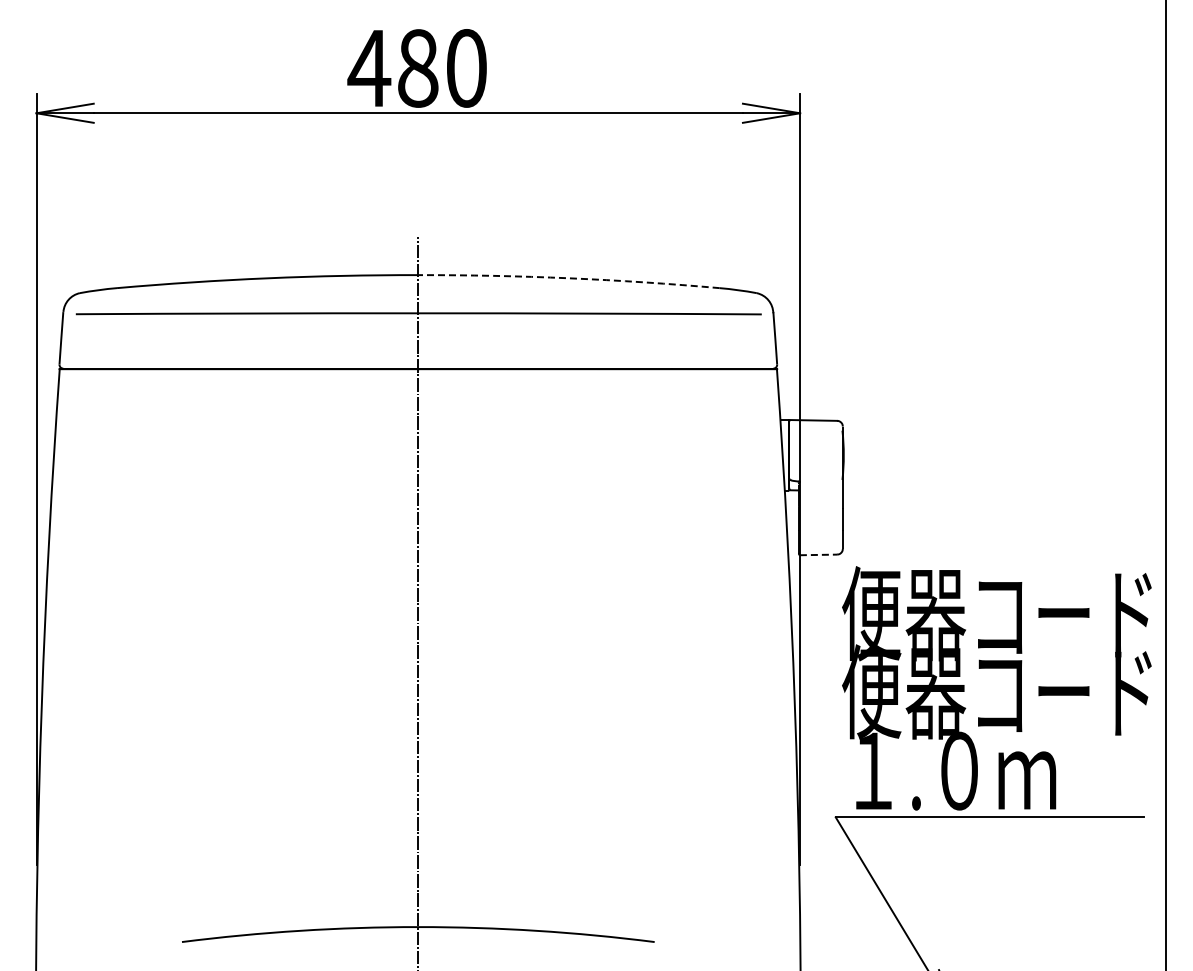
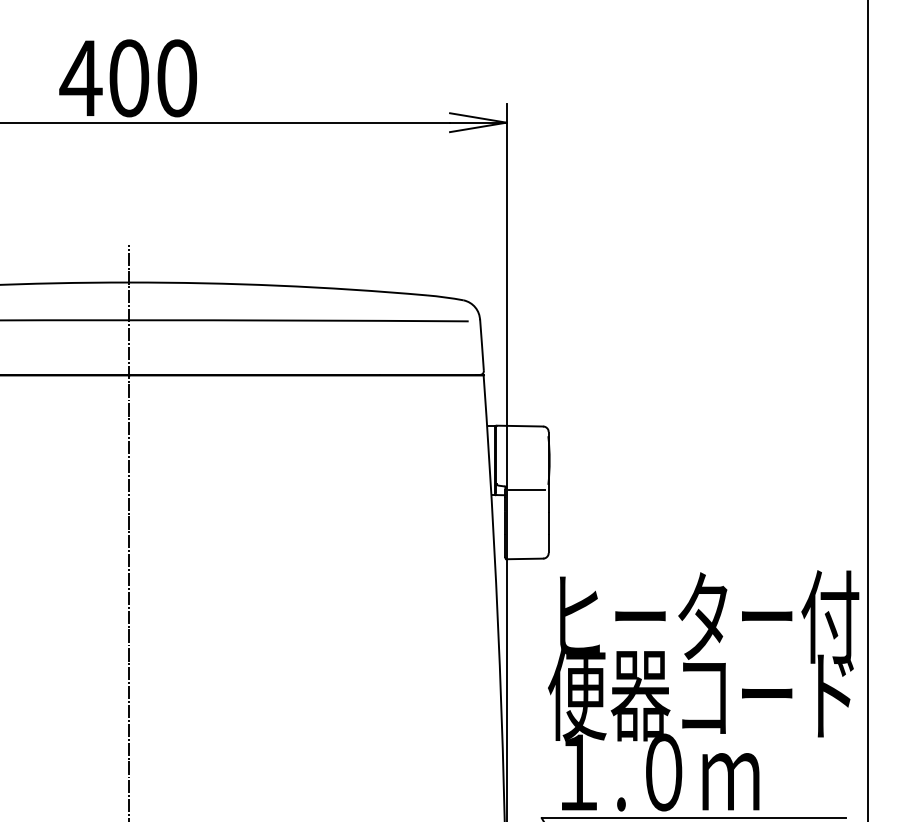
text: (418, 68) -> (129, 78), 480 -> 400
arc: (569, 278) -> (278, 285), dashed -> solid
line: (820, 484) -> (526, 489), added
line: (818, 554) -> (524, 558), dashed -> solid
text: (999, 613) -> (703, 616), 便器コード -> ヒーター付

